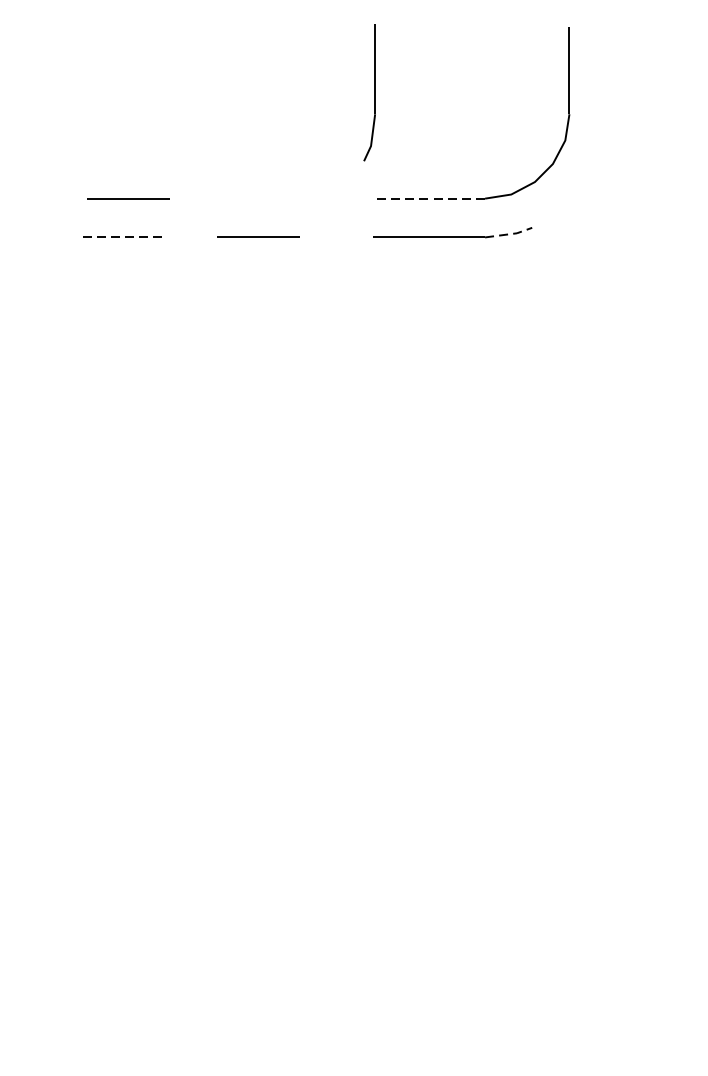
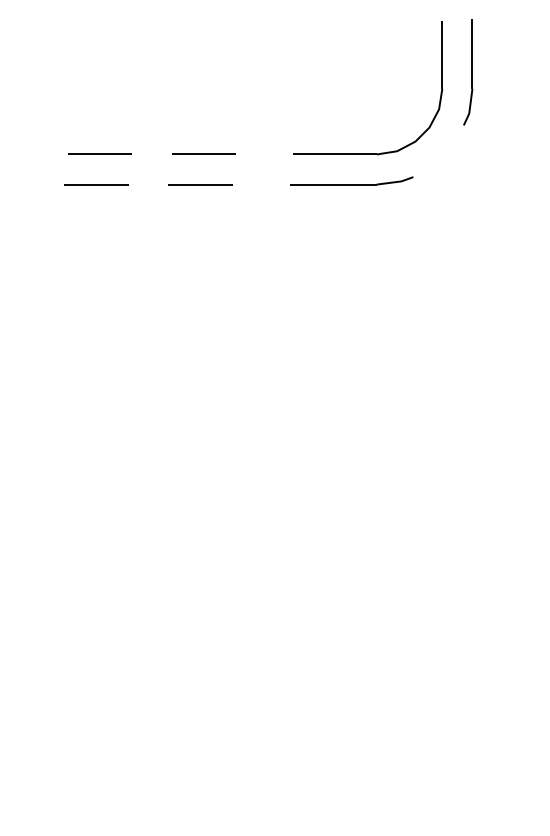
part: (370, 93) -> (468, 72), moved
line: (261, 197) -> (203, 153), added
line: (430, 198) -> (334, 154), dashed -> solid
line: (510, 234) -> (396, 182), dashed -> solid
line: (124, 237) -> (96, 184), dashed -> solid

